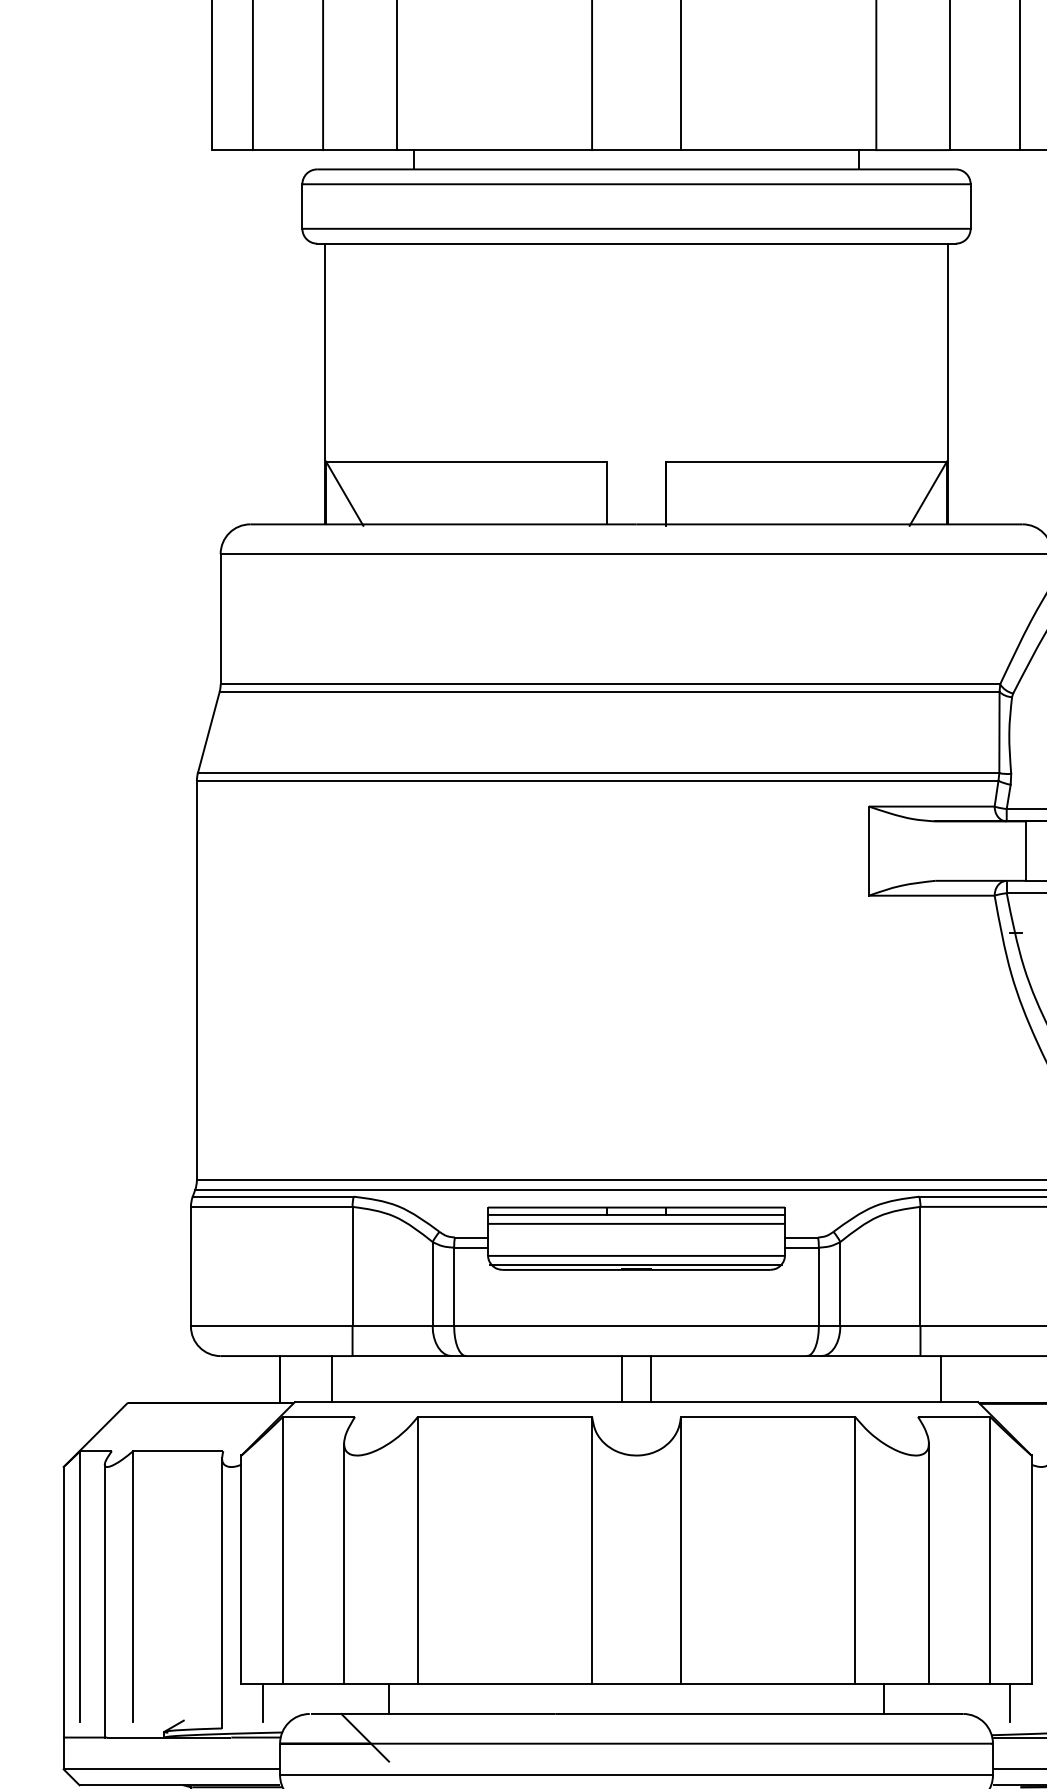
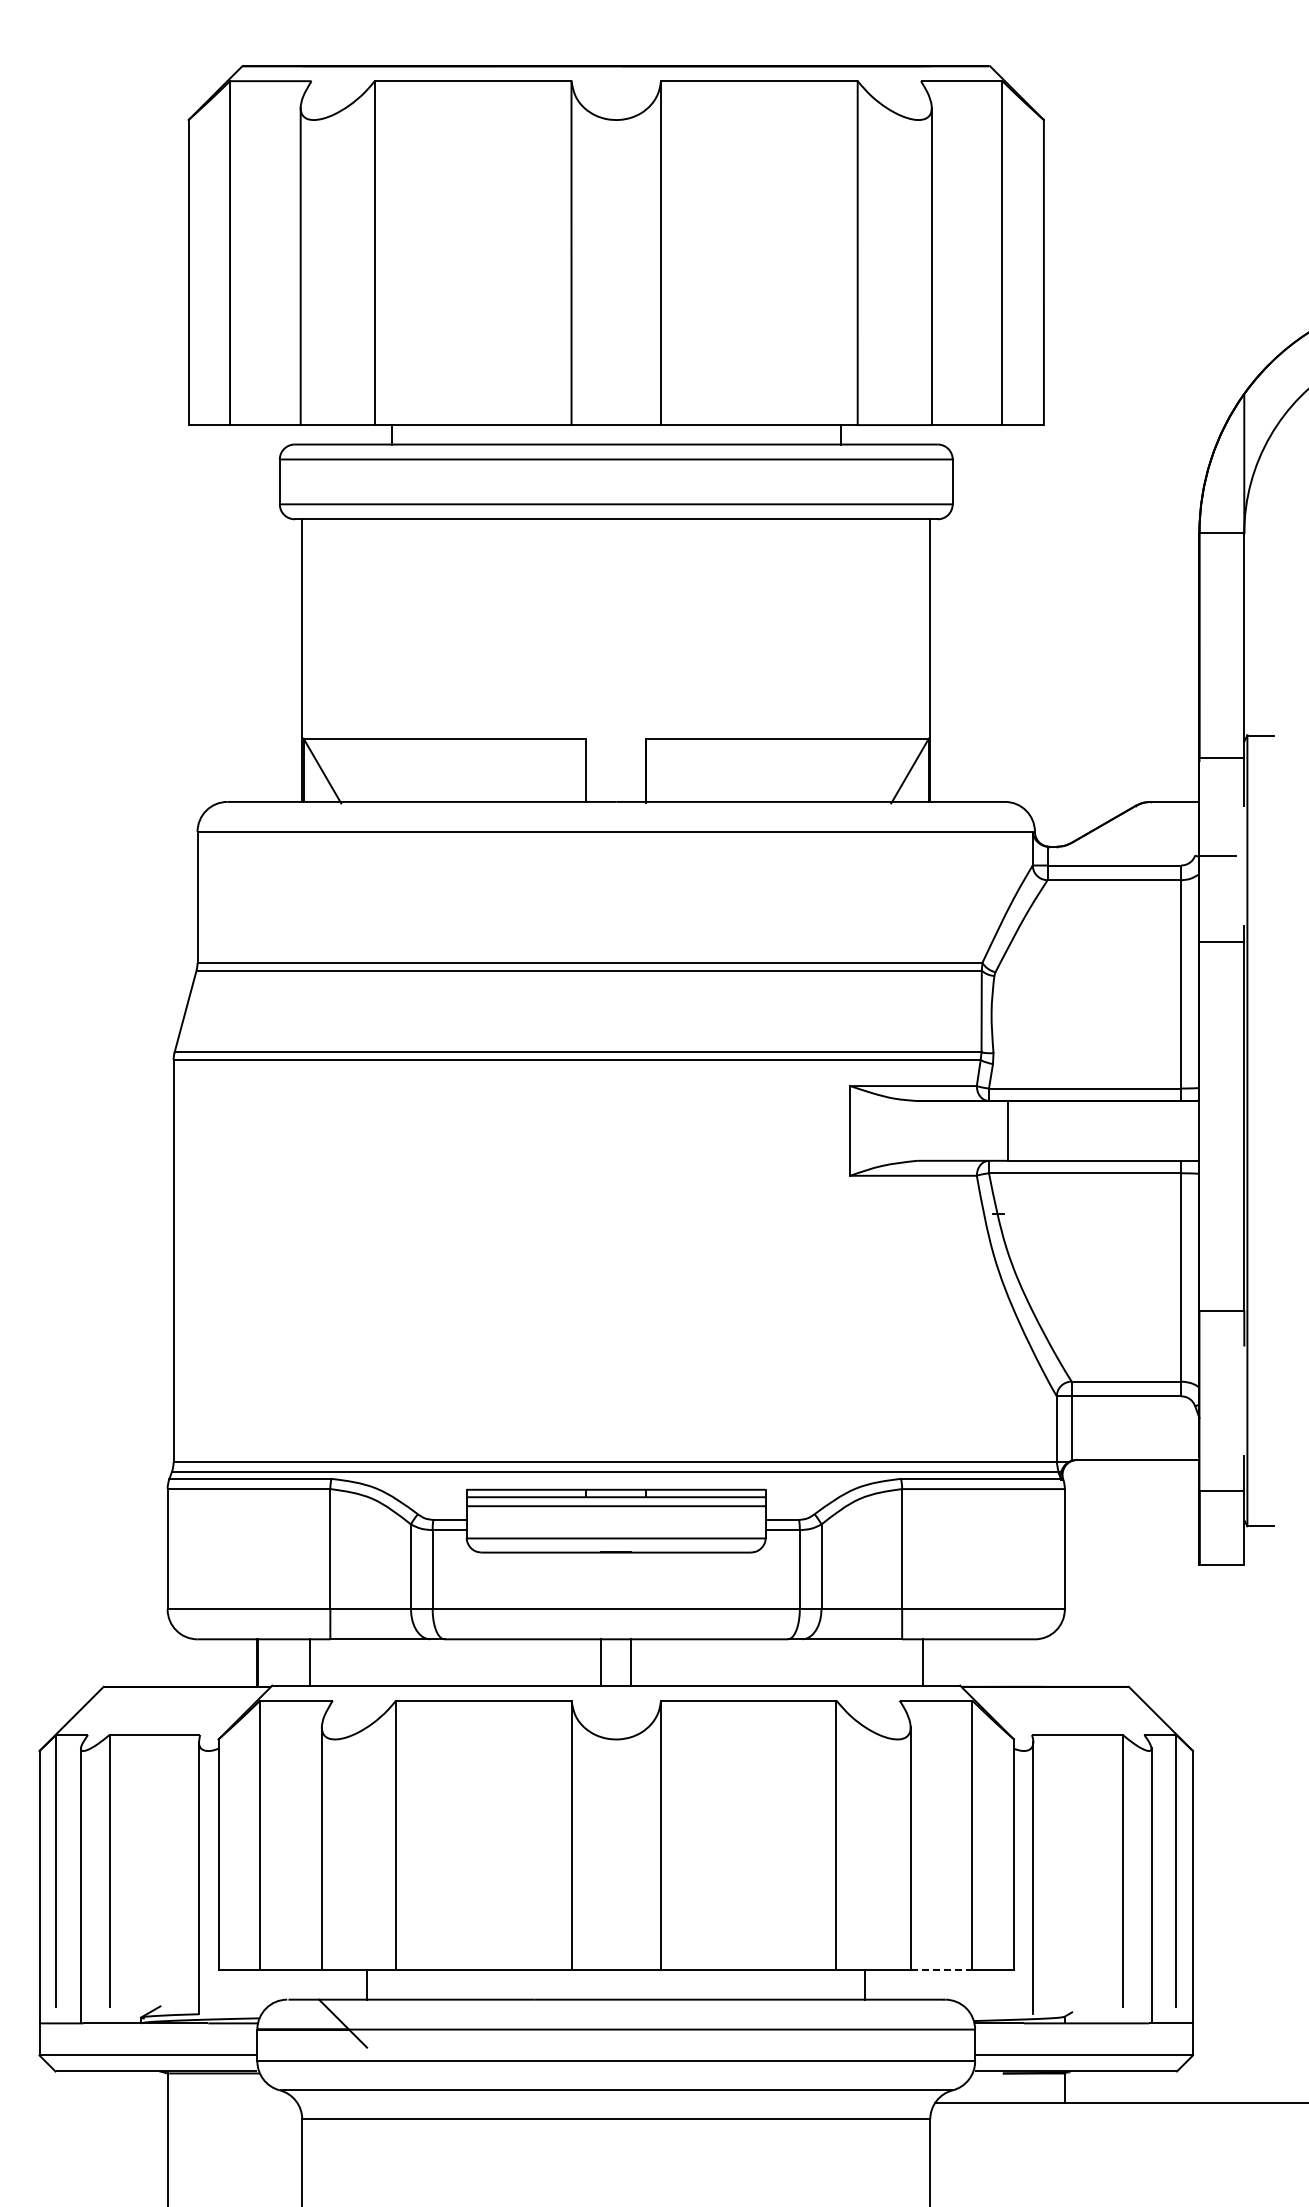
line: (635, 1264) -> (615, 1547), removed
line: (959, 1684) -> (941, 1969), solid -> dashed
line: (263, 1702) -> (240, 1988), removed
line: (1010, 1702) -> (992, 1988), removed

